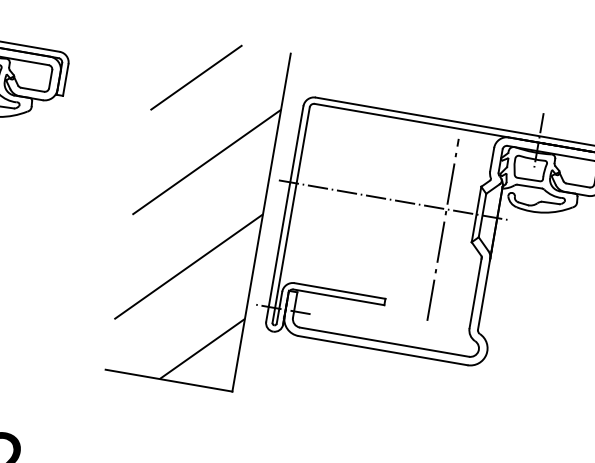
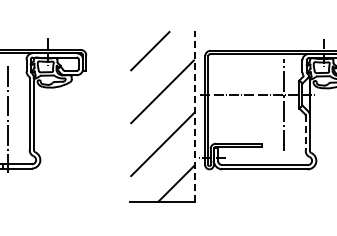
line: (261, 222) -> (194, 116), solid -> dashed
line: (475, 293) -> (305, 133), solid -> dashed

